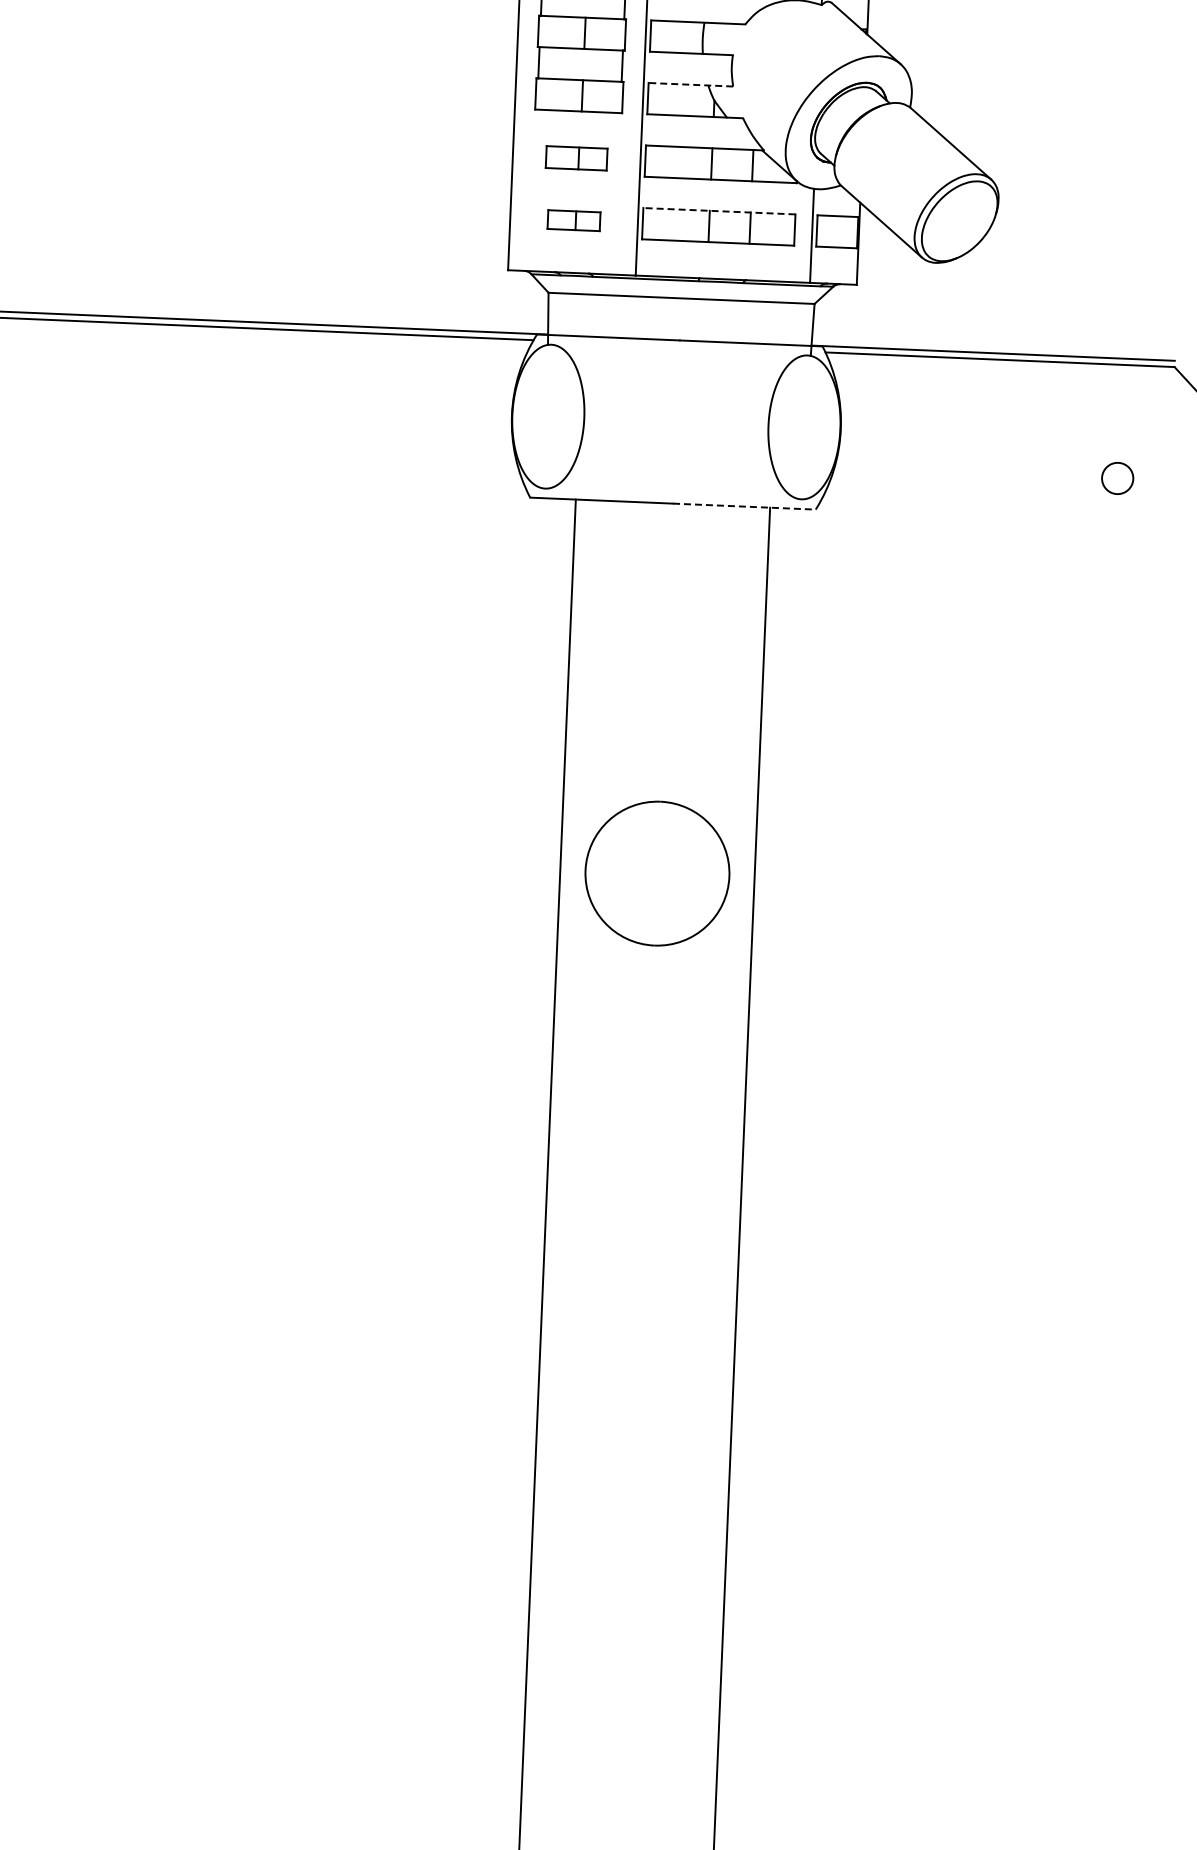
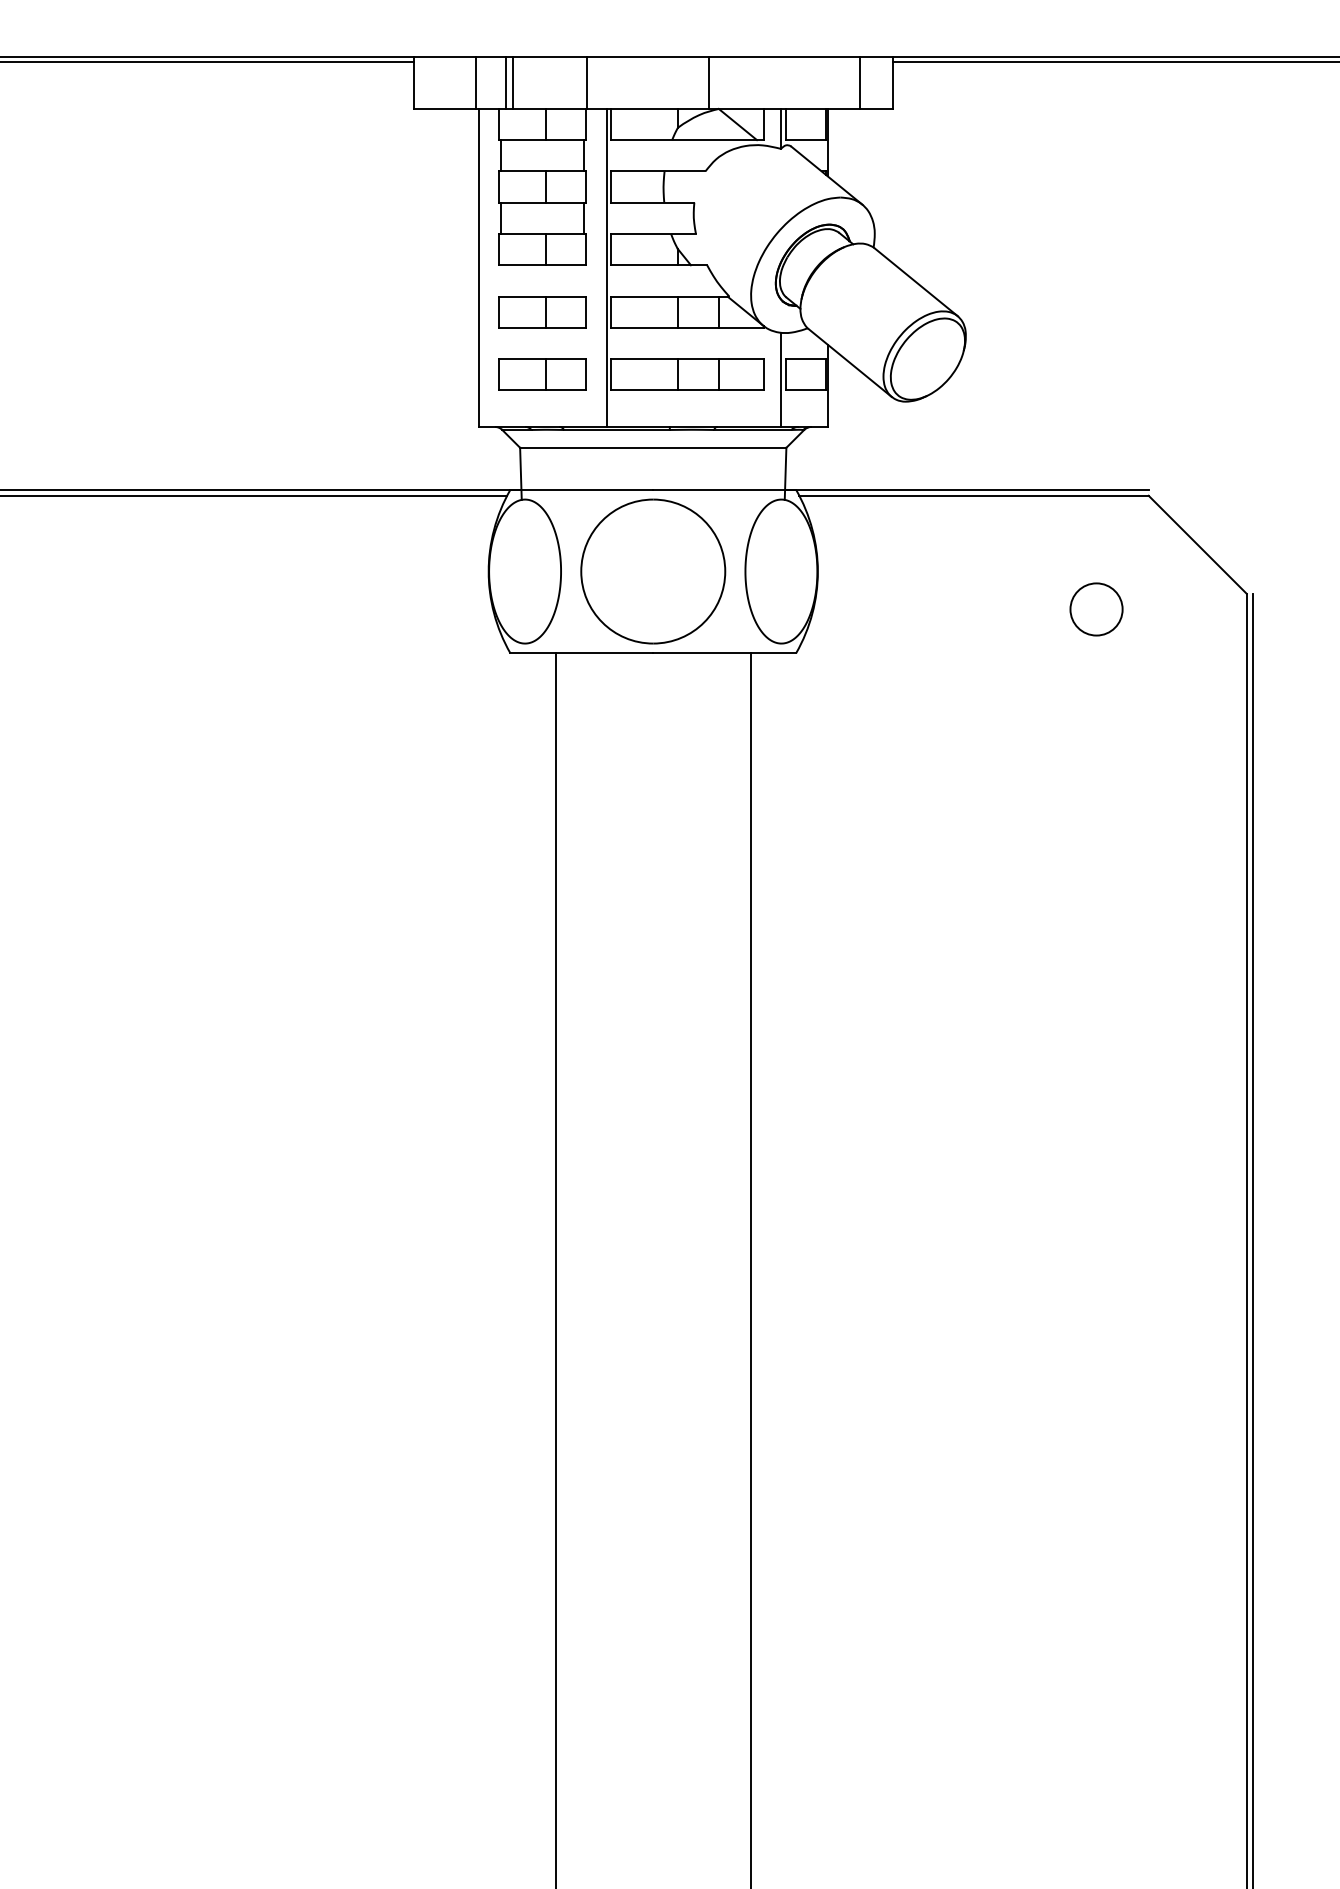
line: (690, 84) -> (653, 233), dashed -> solid
part: (576, 158) -> (542, 312), size x1.43
line: (718, 211) -> (686, 359), dashed -> solid
part: (573, 220) -> (542, 374), size x1.67
circle: (1117, 478) -> (1096, 609), size x1.67
line: (745, 506) -> (725, 653), dashed -> solid
part: (657, 873) -> (653, 571), moved

